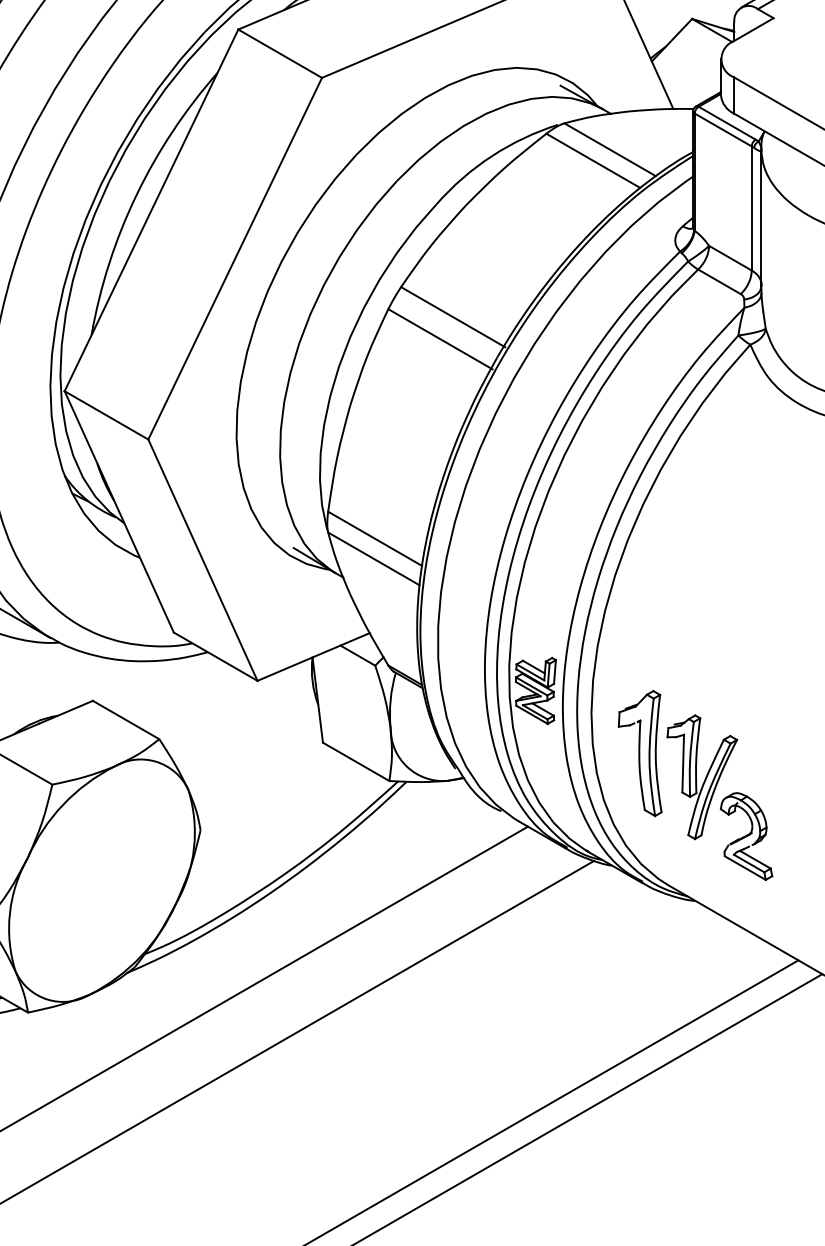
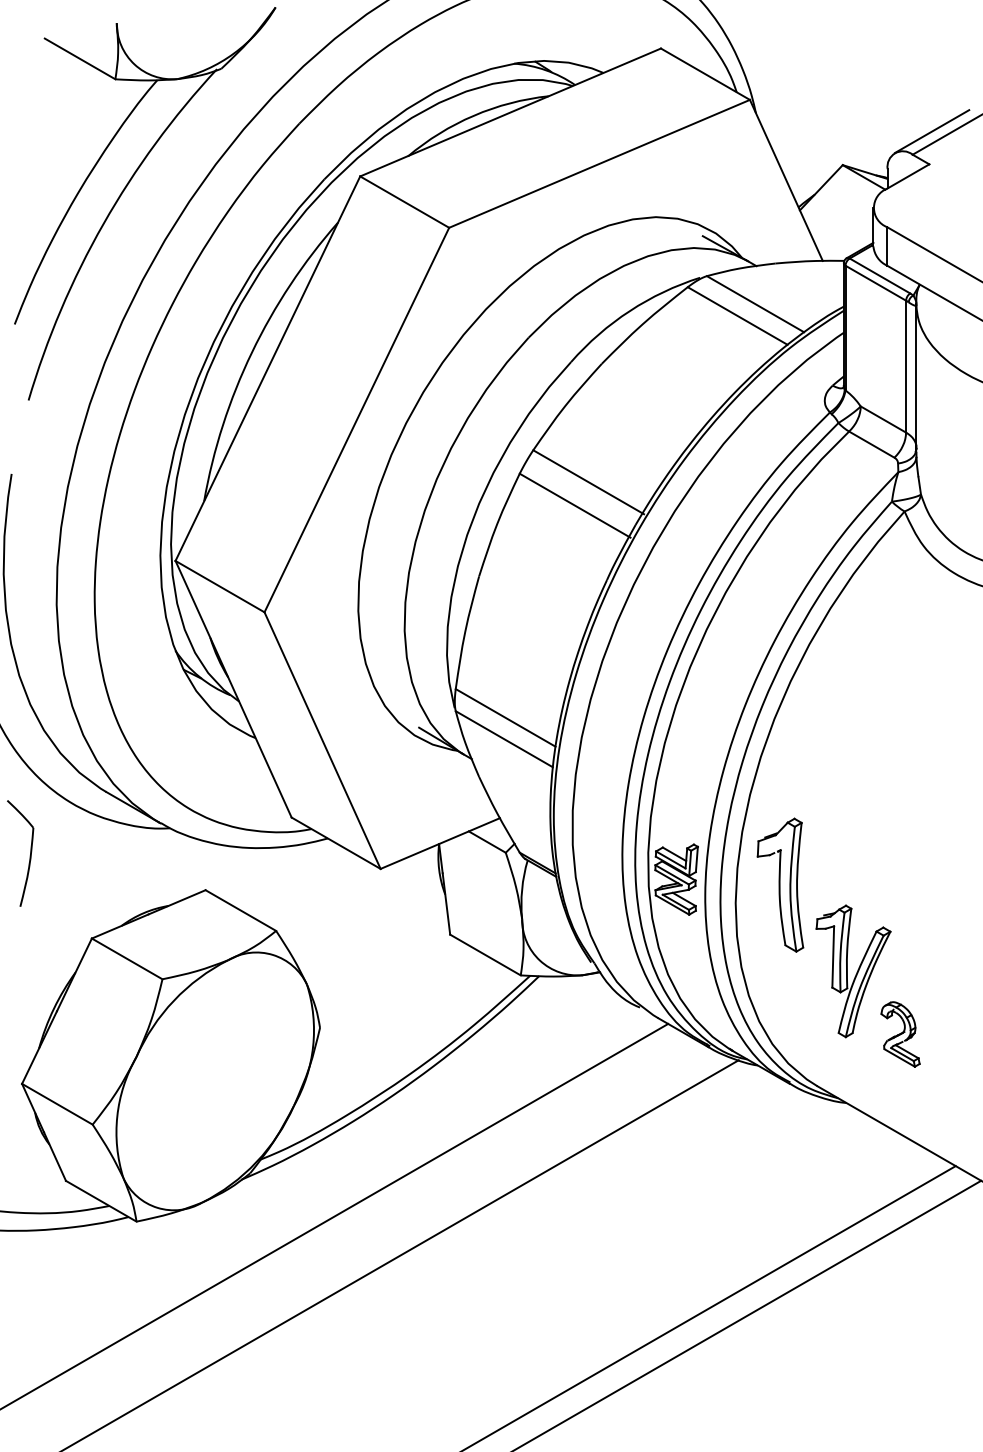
part: (640, 752) -> (780, 884), moved
part: (746, 836) -> (900, 1034), size x0.7

